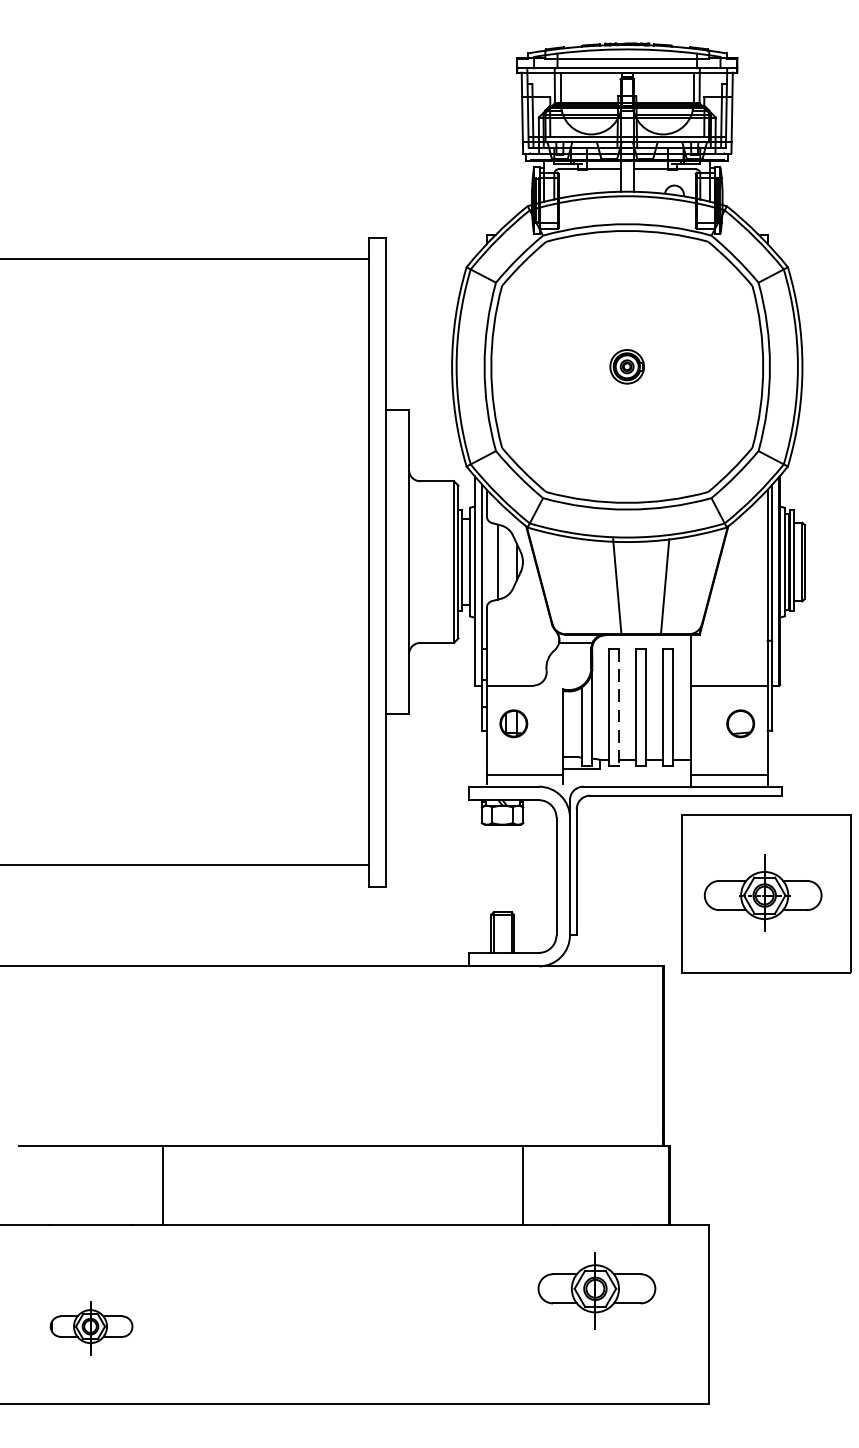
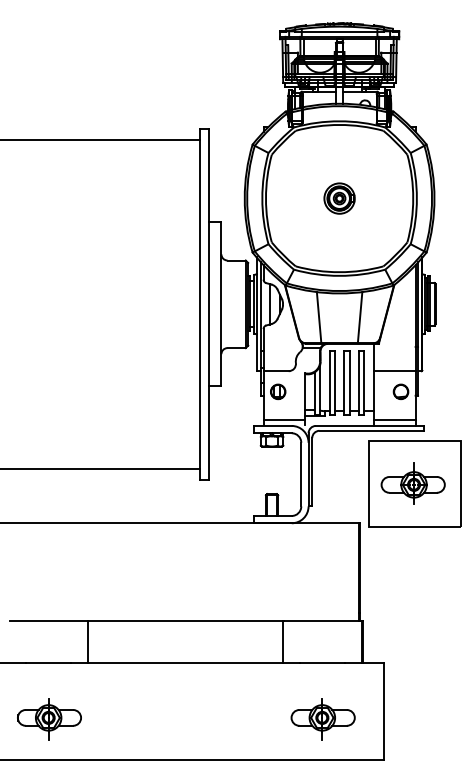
part: (627, 366) -> (339, 198), size x1.67
line: (615, 584) -> (318, 317), moved
line: (619, 708) -> (335, 383), dashed -> solid
part: (595, 1291) -> (322, 719), moved
part: (91, 1328) -> (49, 719), size x1.43

